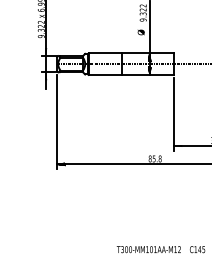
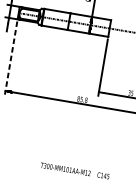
line: (57, 122) -> (11, 58), solid -> dashed

